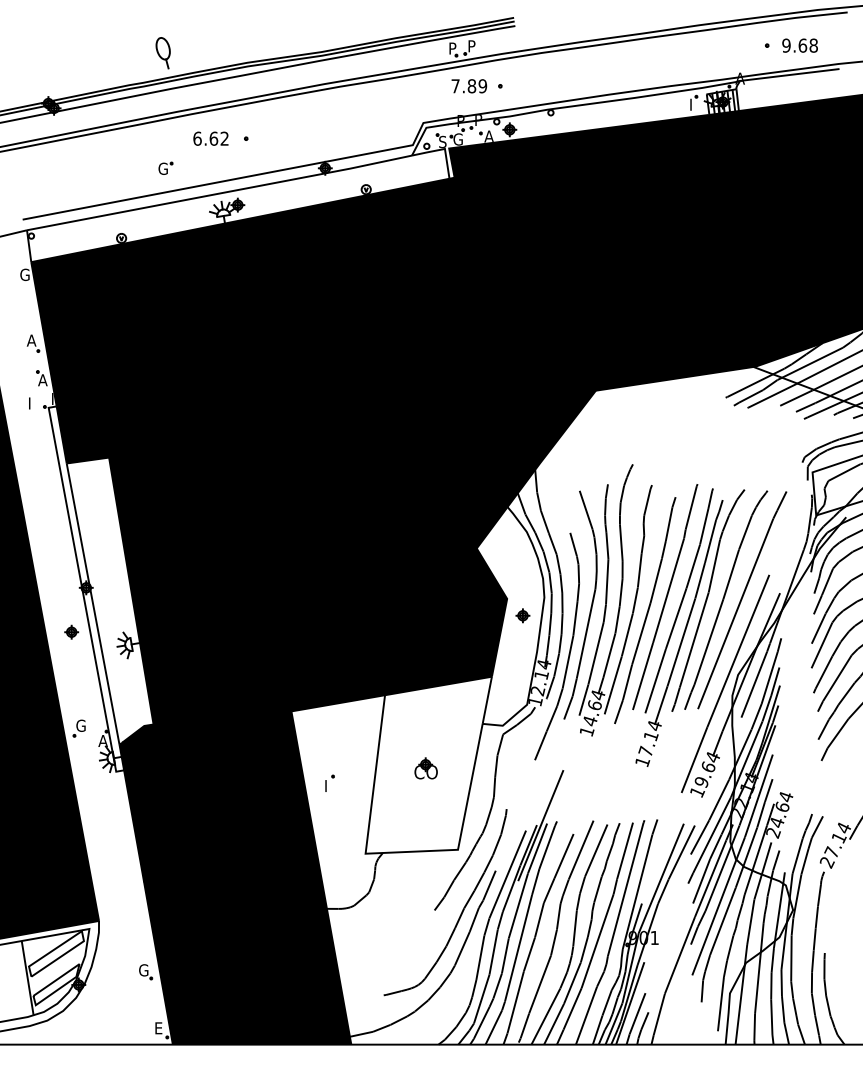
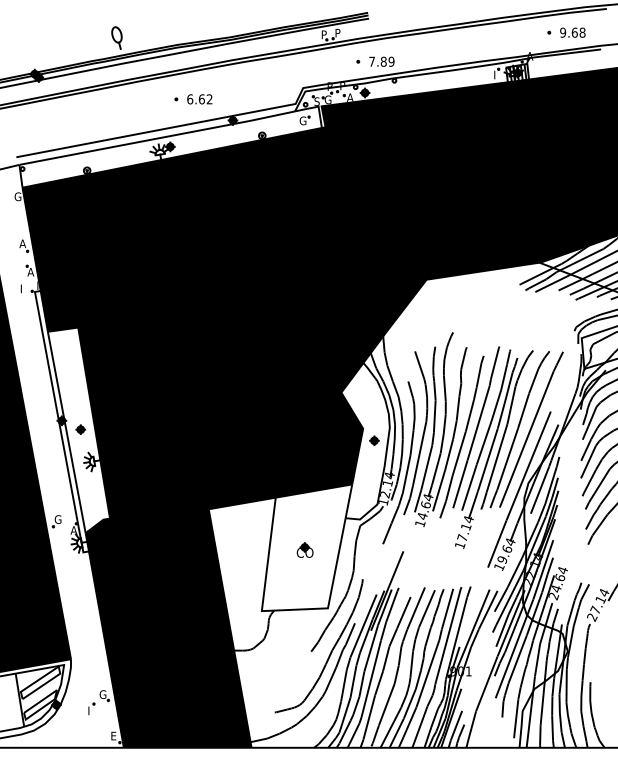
text: (469, 86) -> (382, 61), moved
text: (210, 138) -> (199, 99), moved
part: (165, 167) -> (304, 119), moved
part: (71, 631) -> (80, 429), moved
part: (329, 782) -> (91, 708), moved

